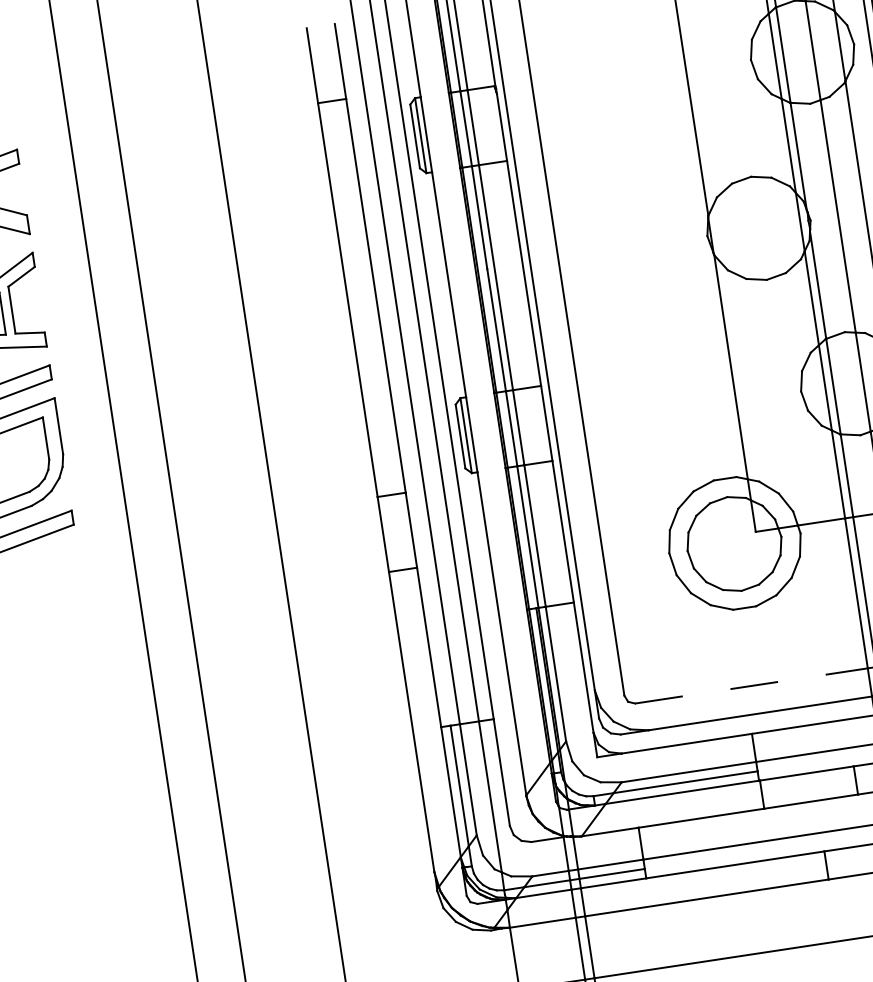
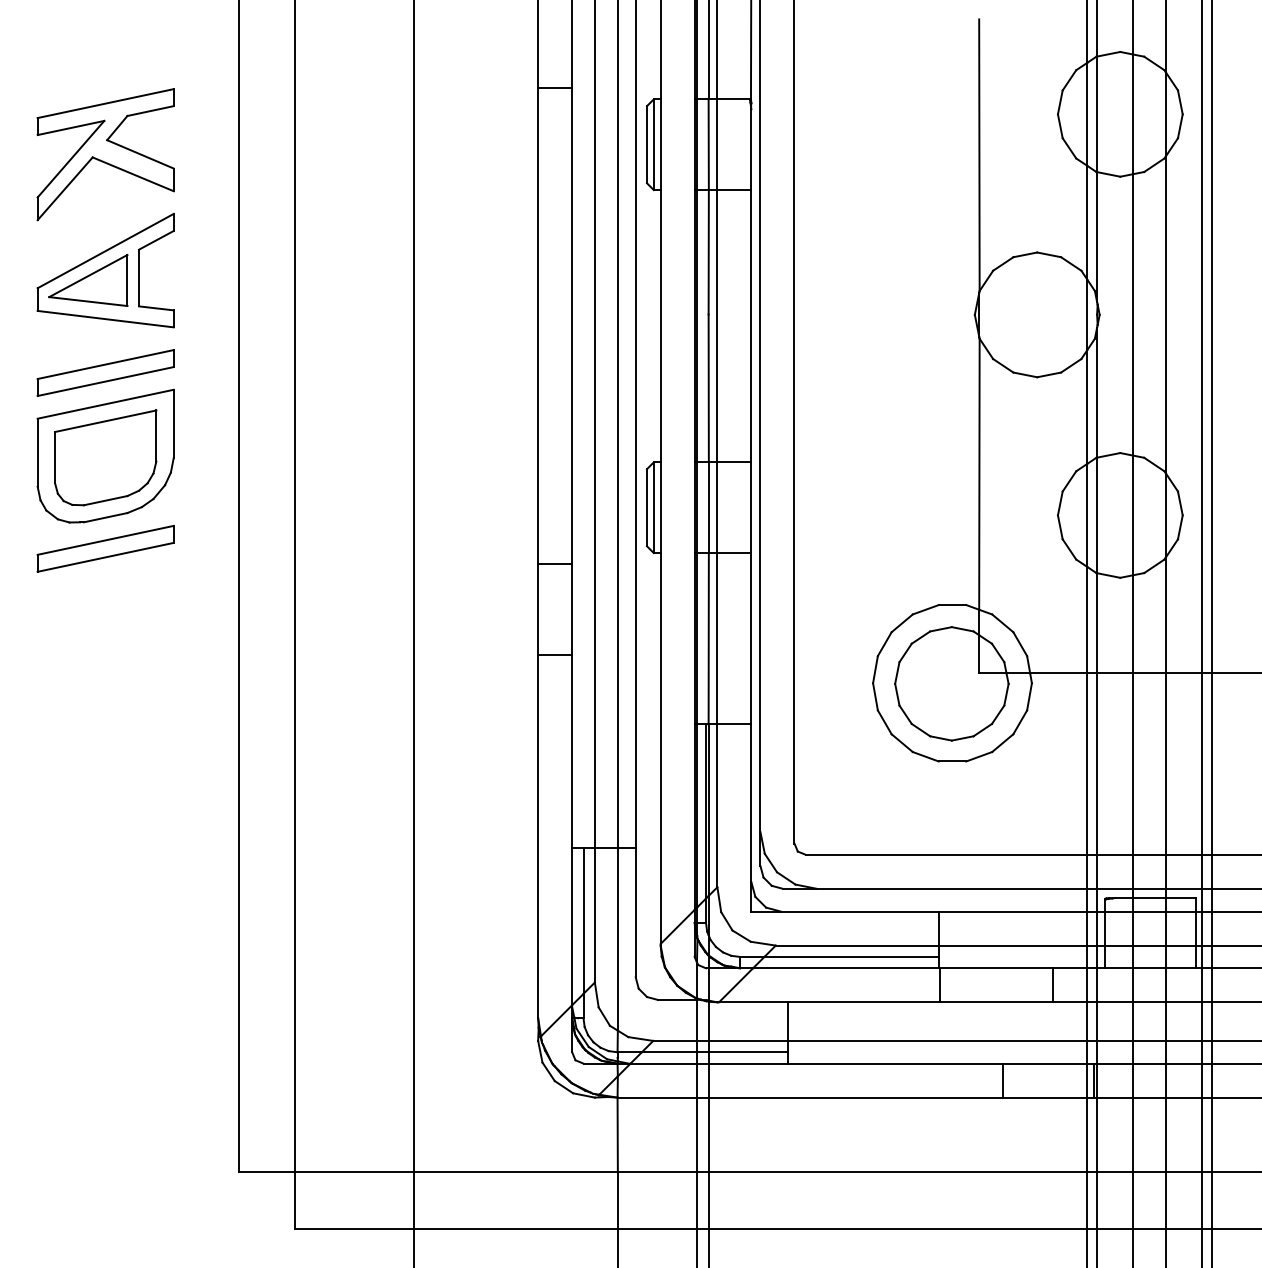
line: (751, 685) -> (946, 854), dashed -> solid

